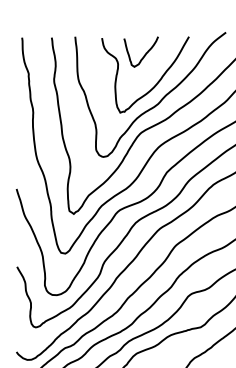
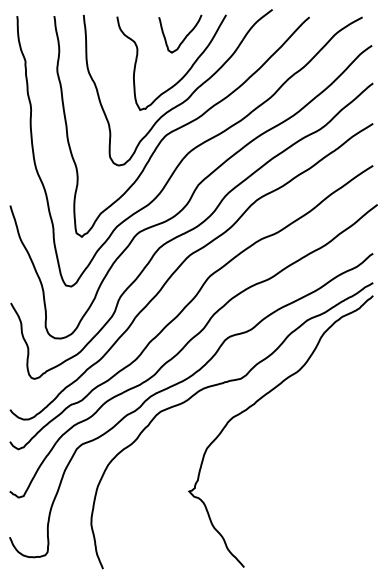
curve: (144, 54) -> (184, 37), moved

